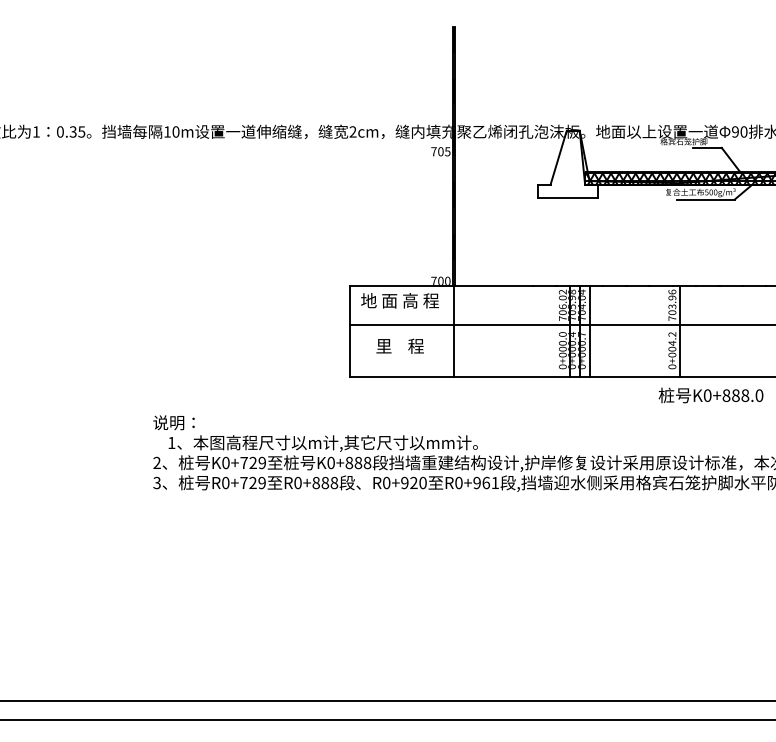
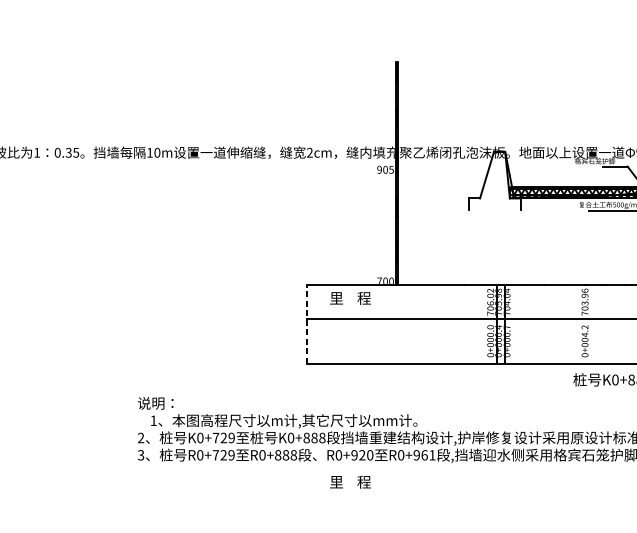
text: (433, 151) -> (379, 169), 705 -> 905
line: (567, 197) -> (494, 209), removed
text: (399, 300) -> (349, 298), 地 面 高 程 -> 里    程
line: (350, 330) -> (307, 323), solid -> dashed
line: (453, 330) -> (396, 323), removed
line: (589, 330) -> (513, 323), removed
line: (680, 330) -> (592, 323), removed
text: (399, 345) -> (349, 481), moved

